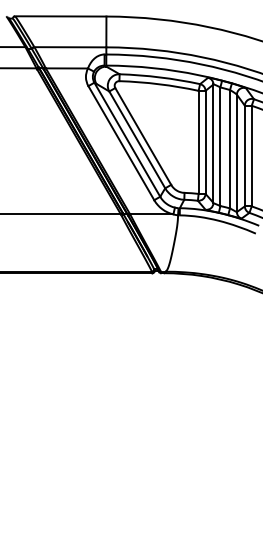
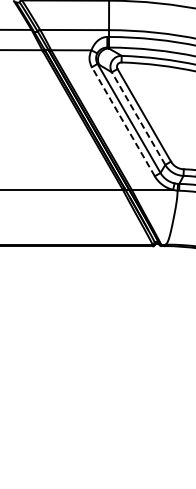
line: (137, 139) -> (138, 118), solid -> dashed
line: (121, 143) -> (123, 122), solid -> dashed

